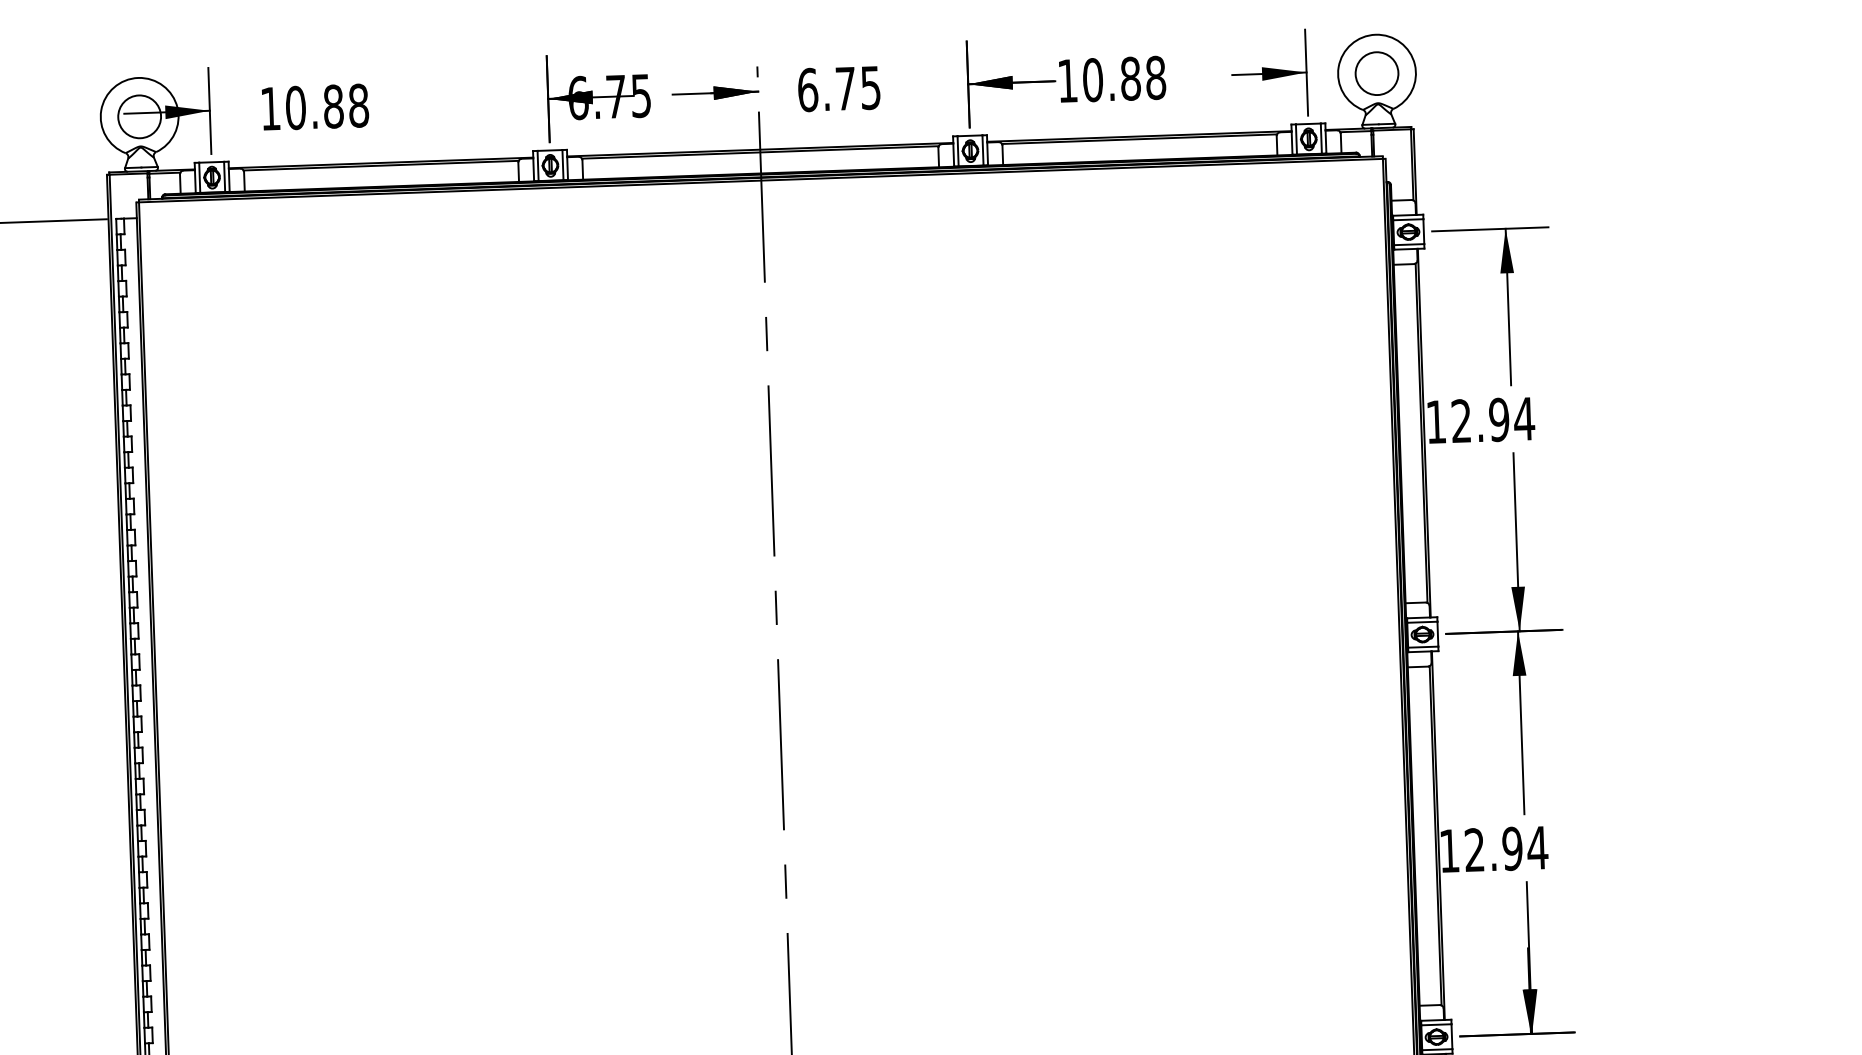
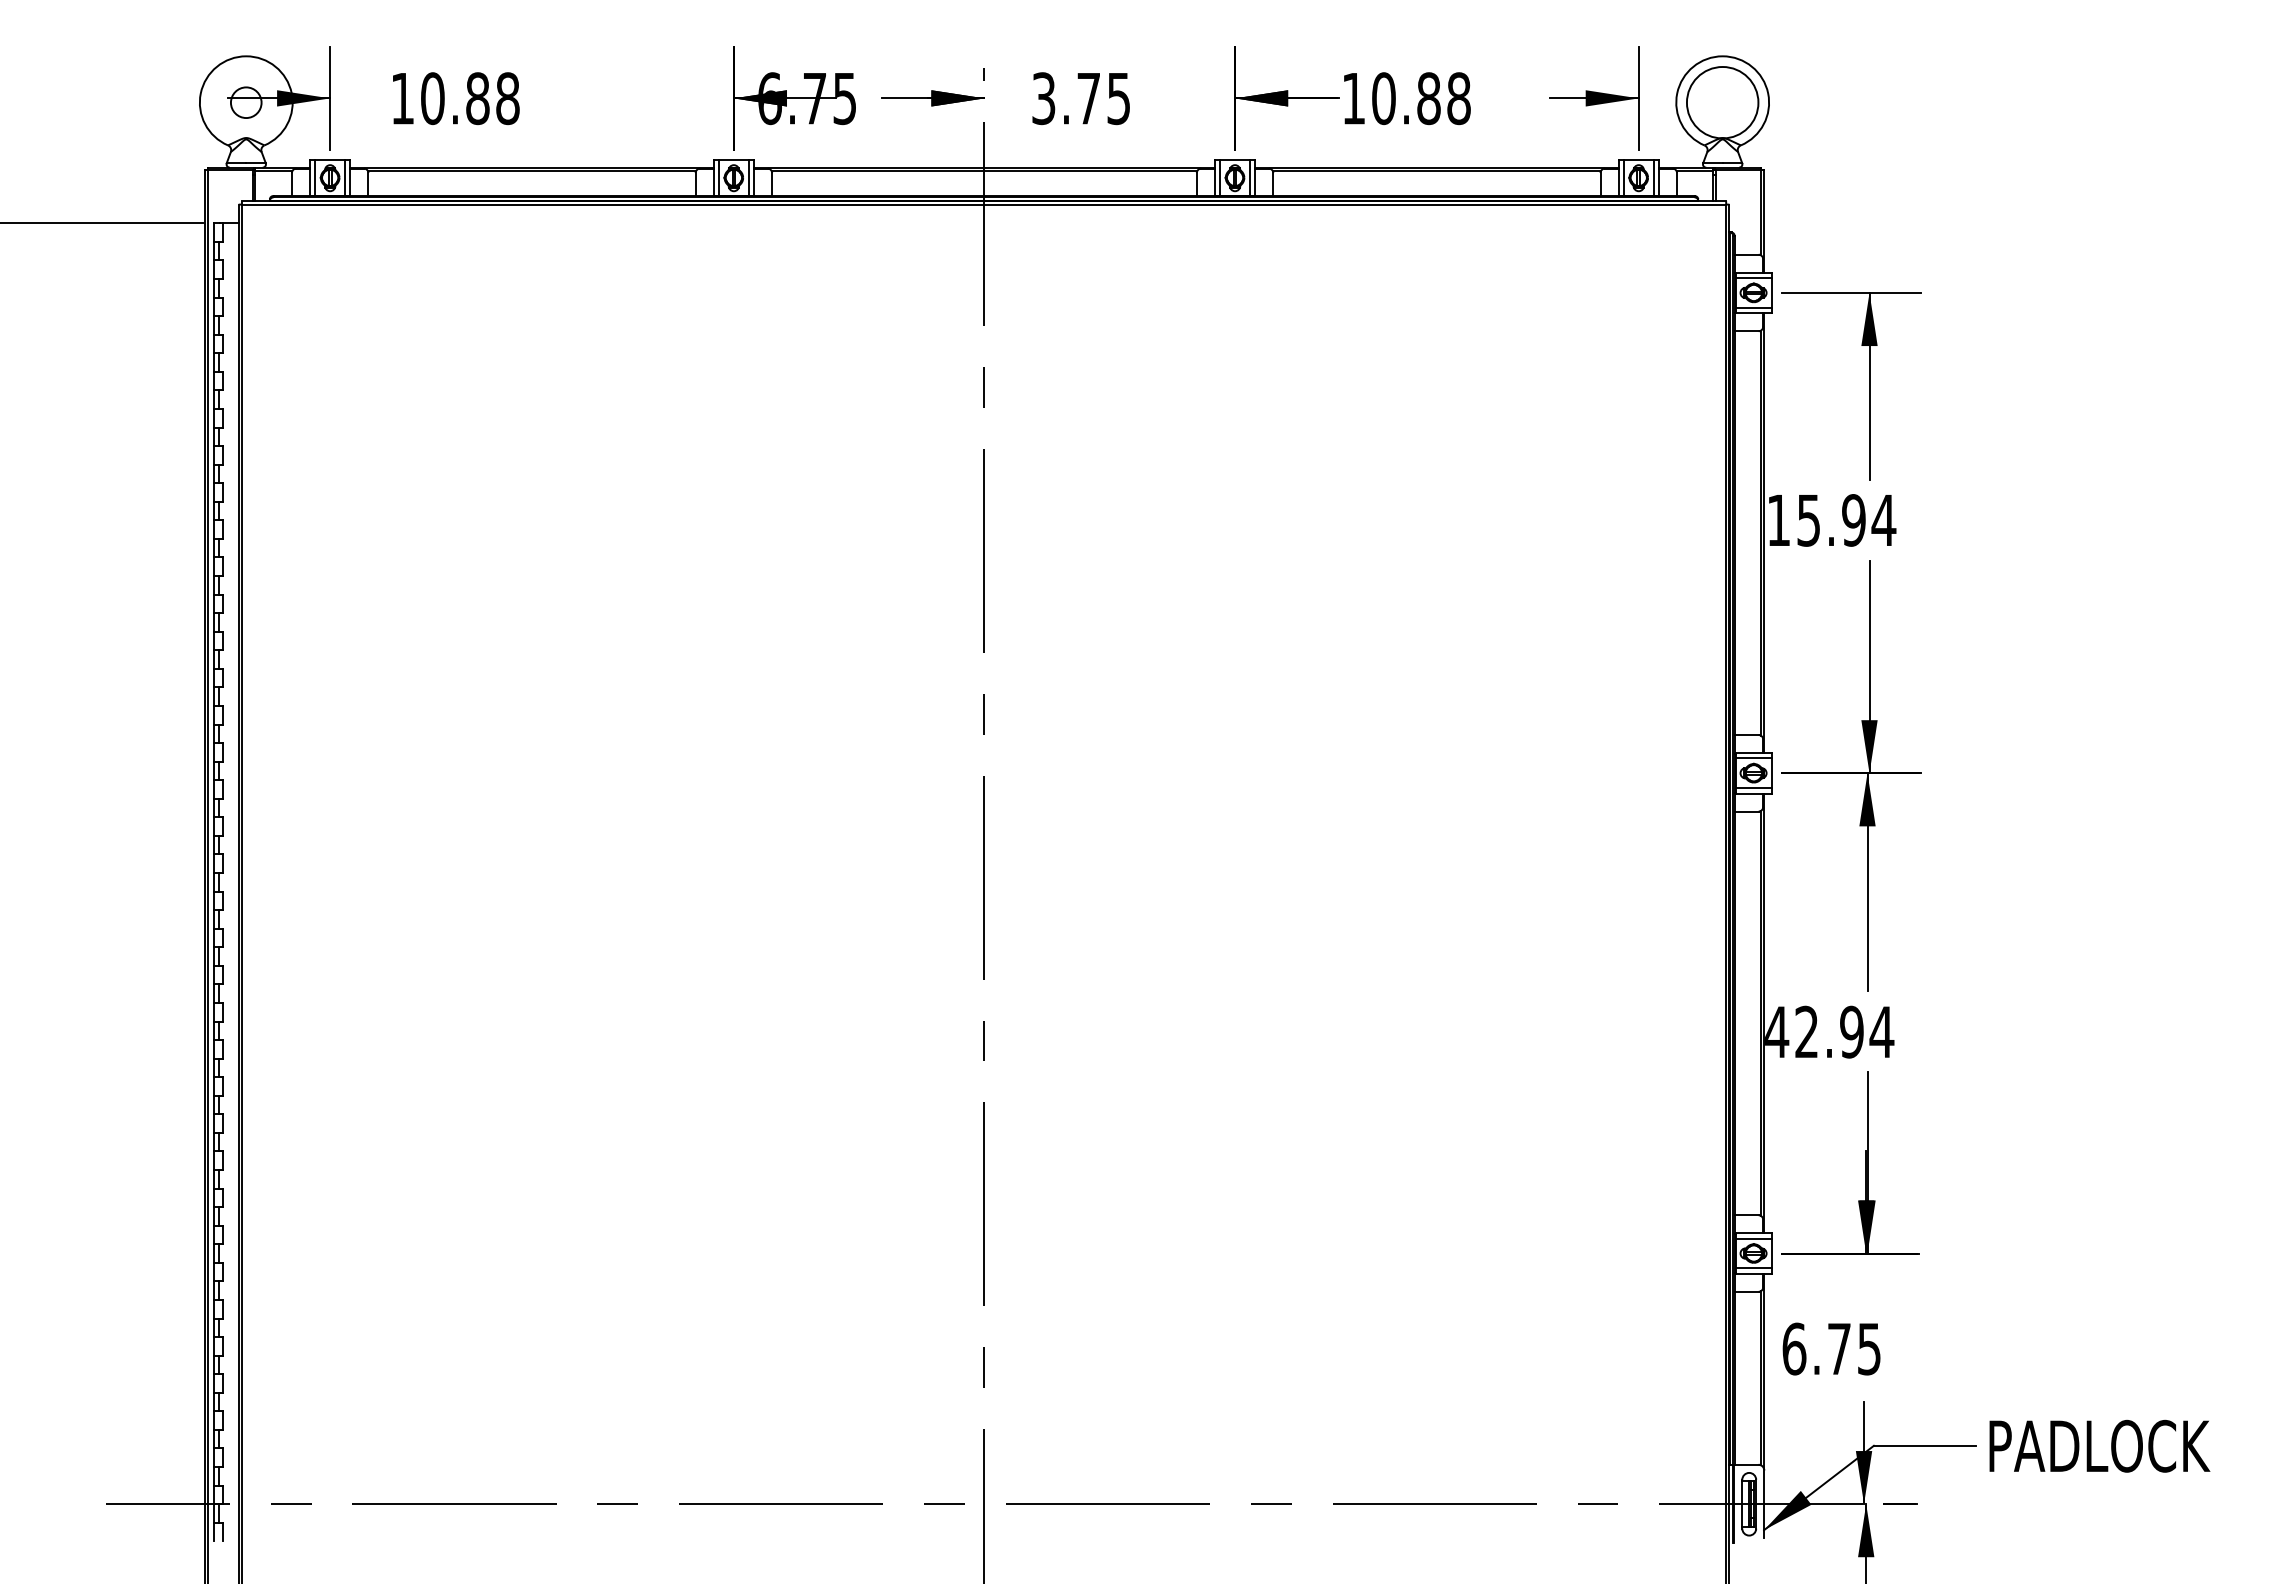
circle: (1376, 73) -> (1722, 102), size x1.4
text: (807, 89) -> (1043, 98), 6.75 -> 3.75
circle: (139, 116) -> (245, 102), size x0.6
text: (1461, 421) -> (1808, 520), 12.94 -> 15.94
text: (1450, 850) -> (1777, 1031), 12.94 -> 42.94

